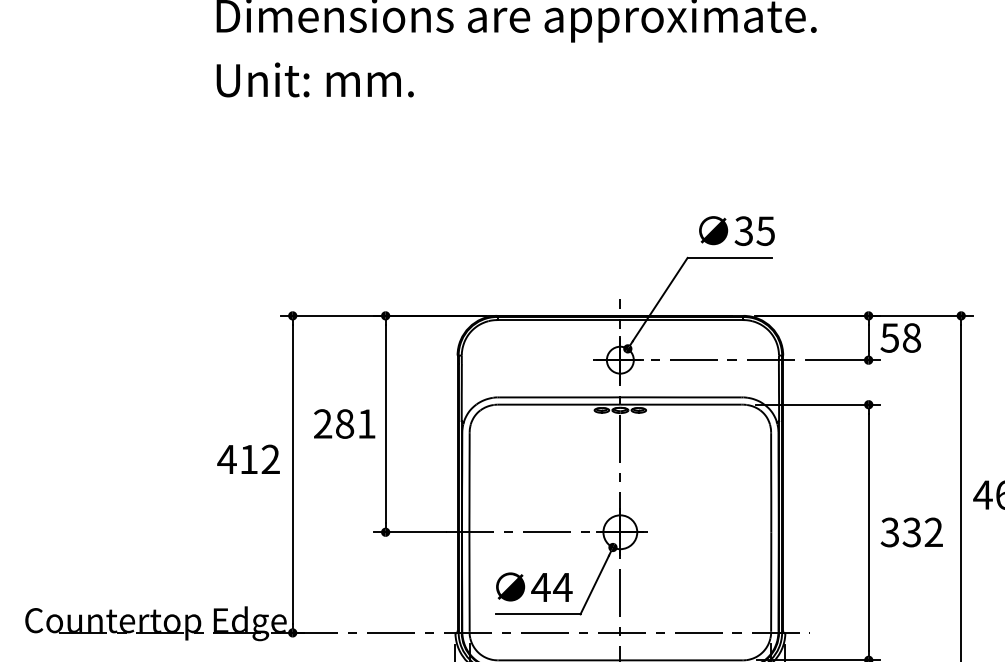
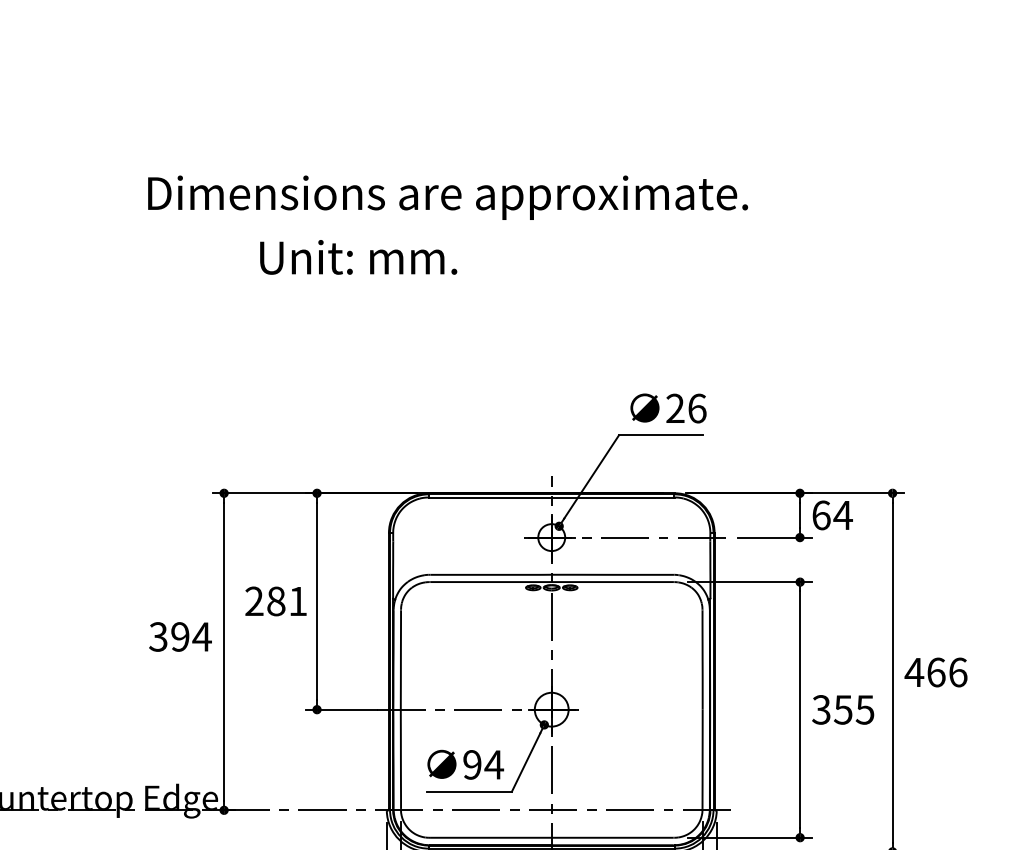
text: (315, 80) -> (358, 257), moved
text: (755, 231) -> (686, 408), 35 -> 26
text: (900, 338) -> (831, 515), 58 -> 64
text: (248, 459) -> (179, 636), 412 -> 394
text: (923, 532) -> (854, 709), 332 -> 355
text: (541, 587) -> (472, 764), 44 -> 94

